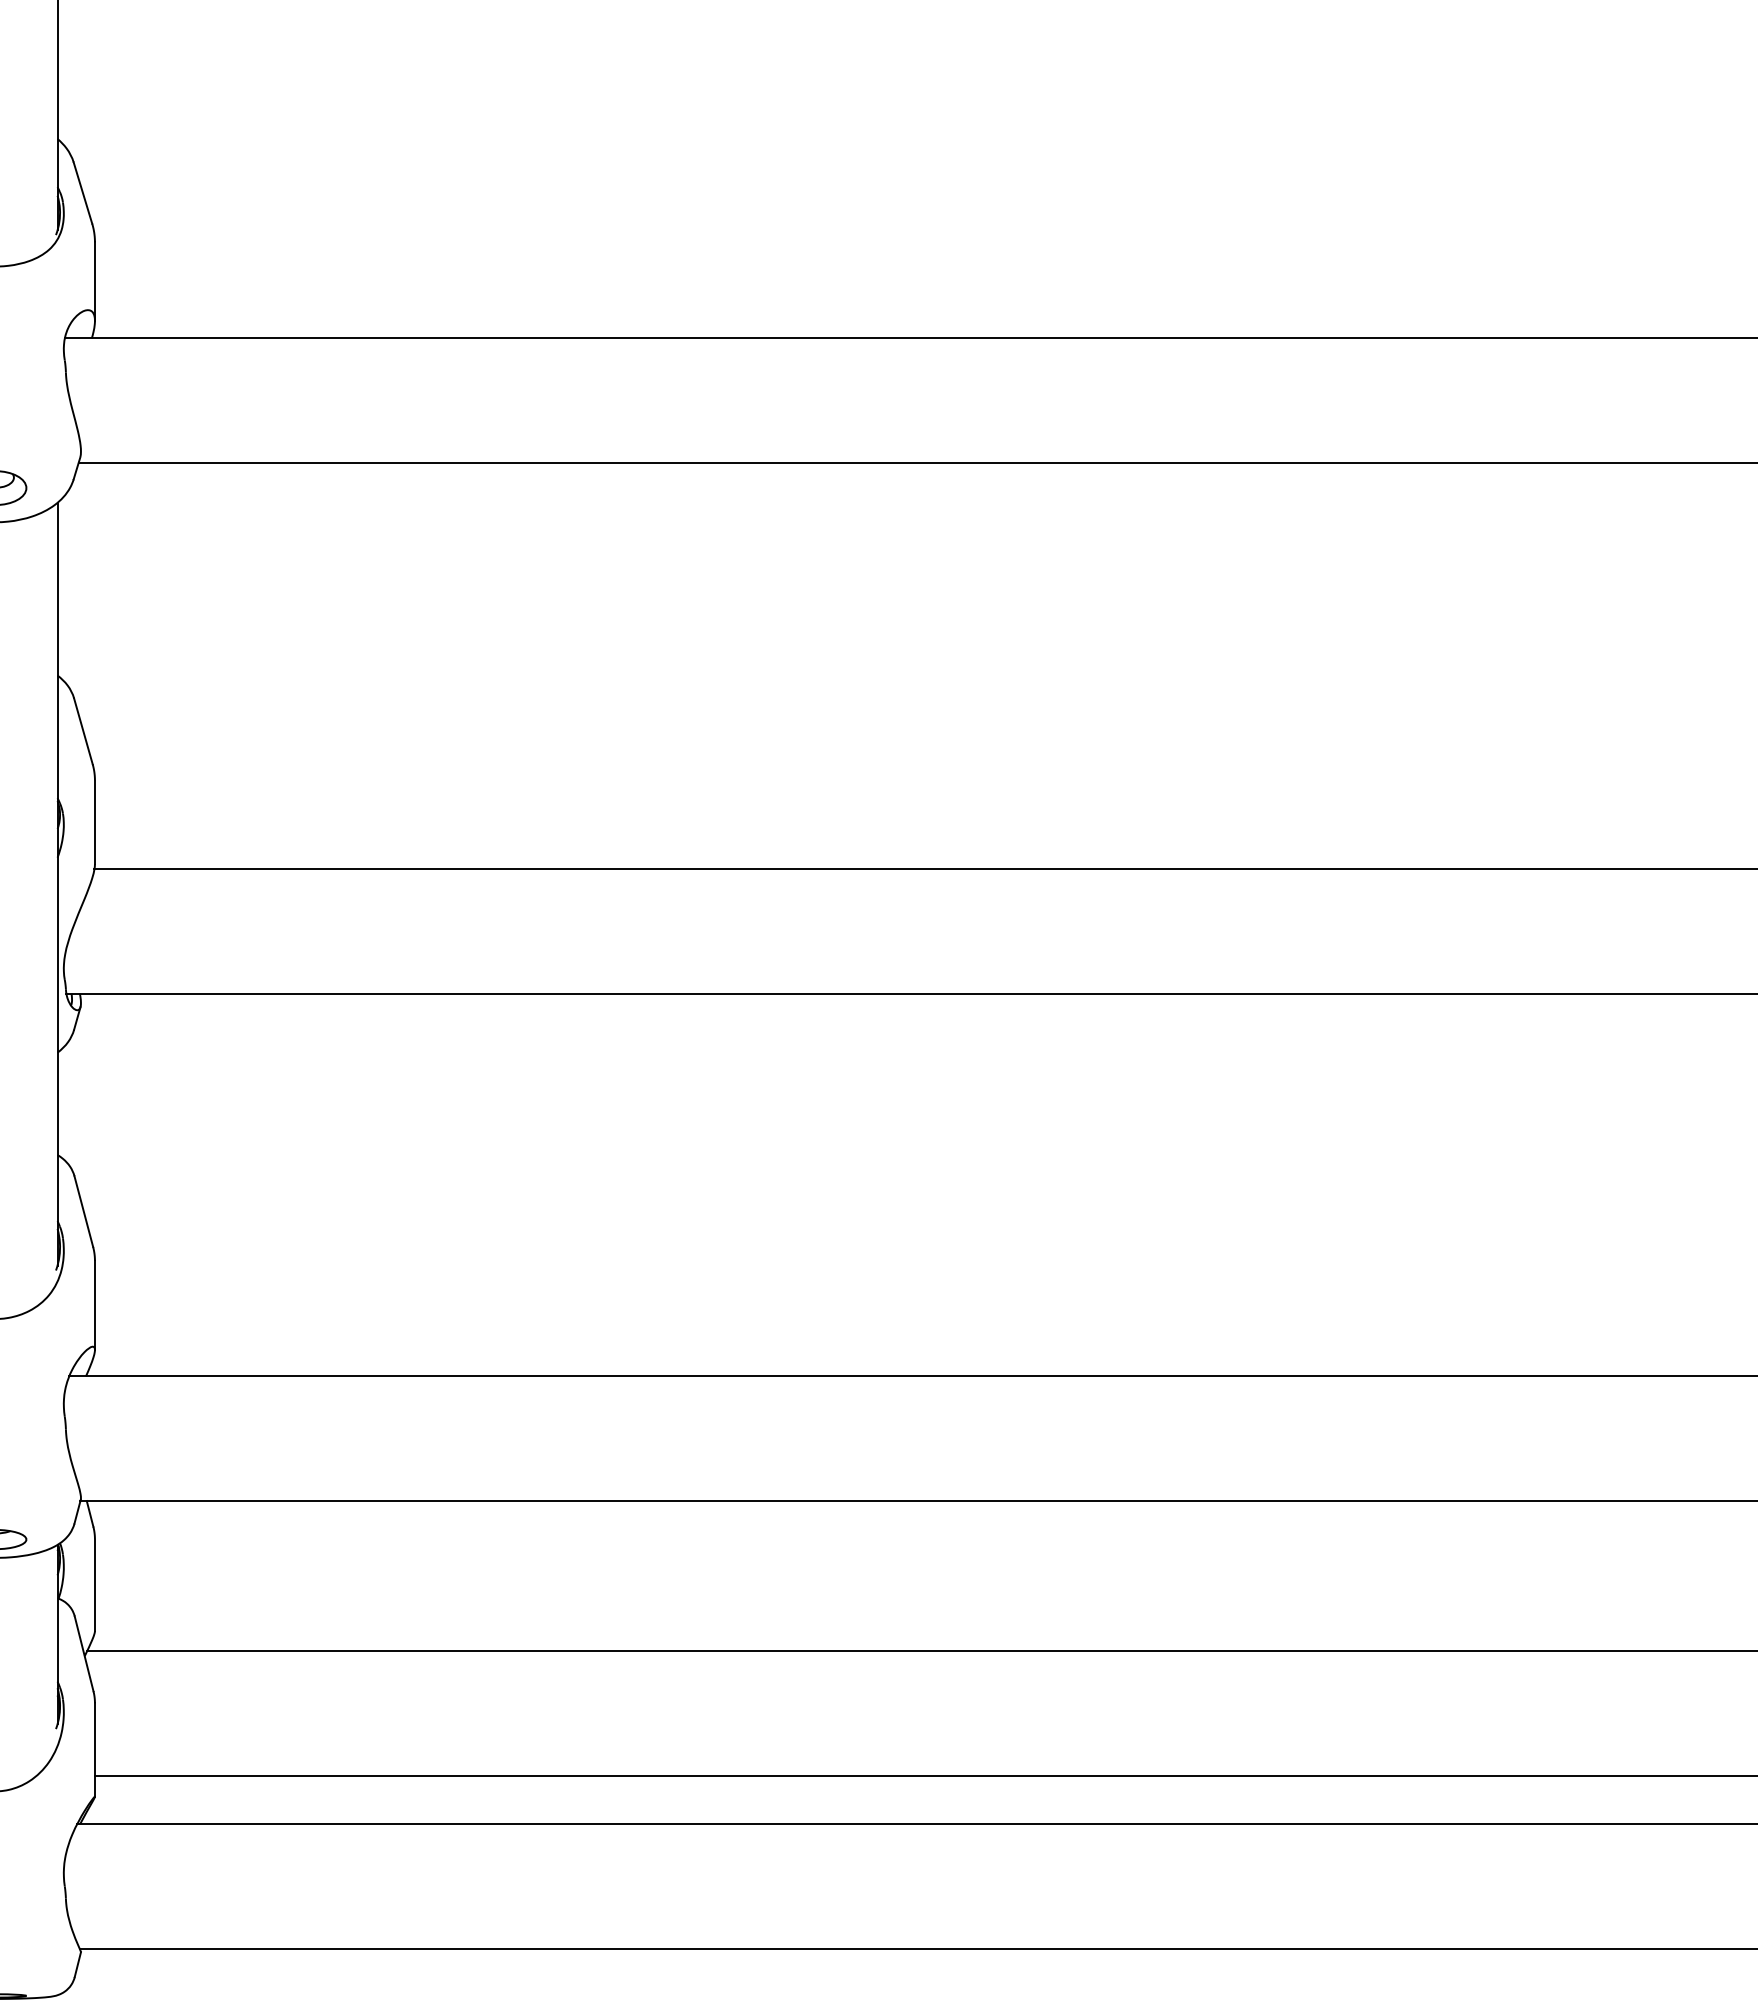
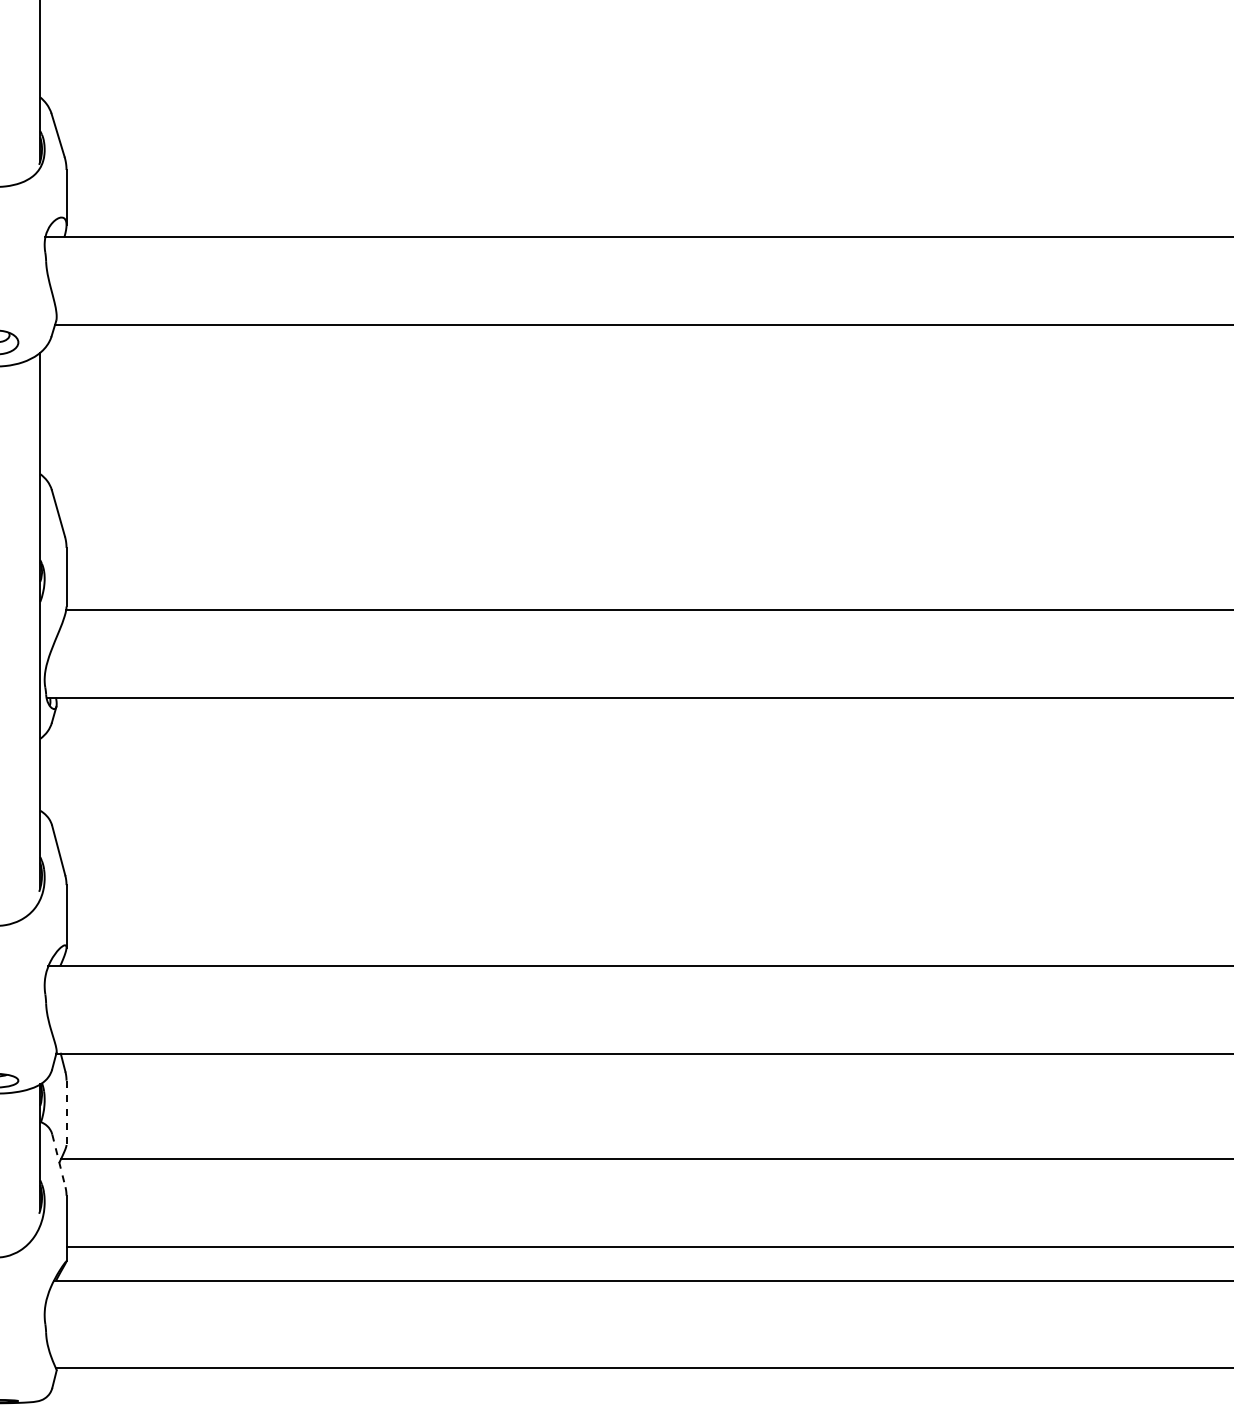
line: (94, 1585) -> (66, 1112), solid -> dashed
line: (84, 1653) -> (59, 1160), solid -> dashed

